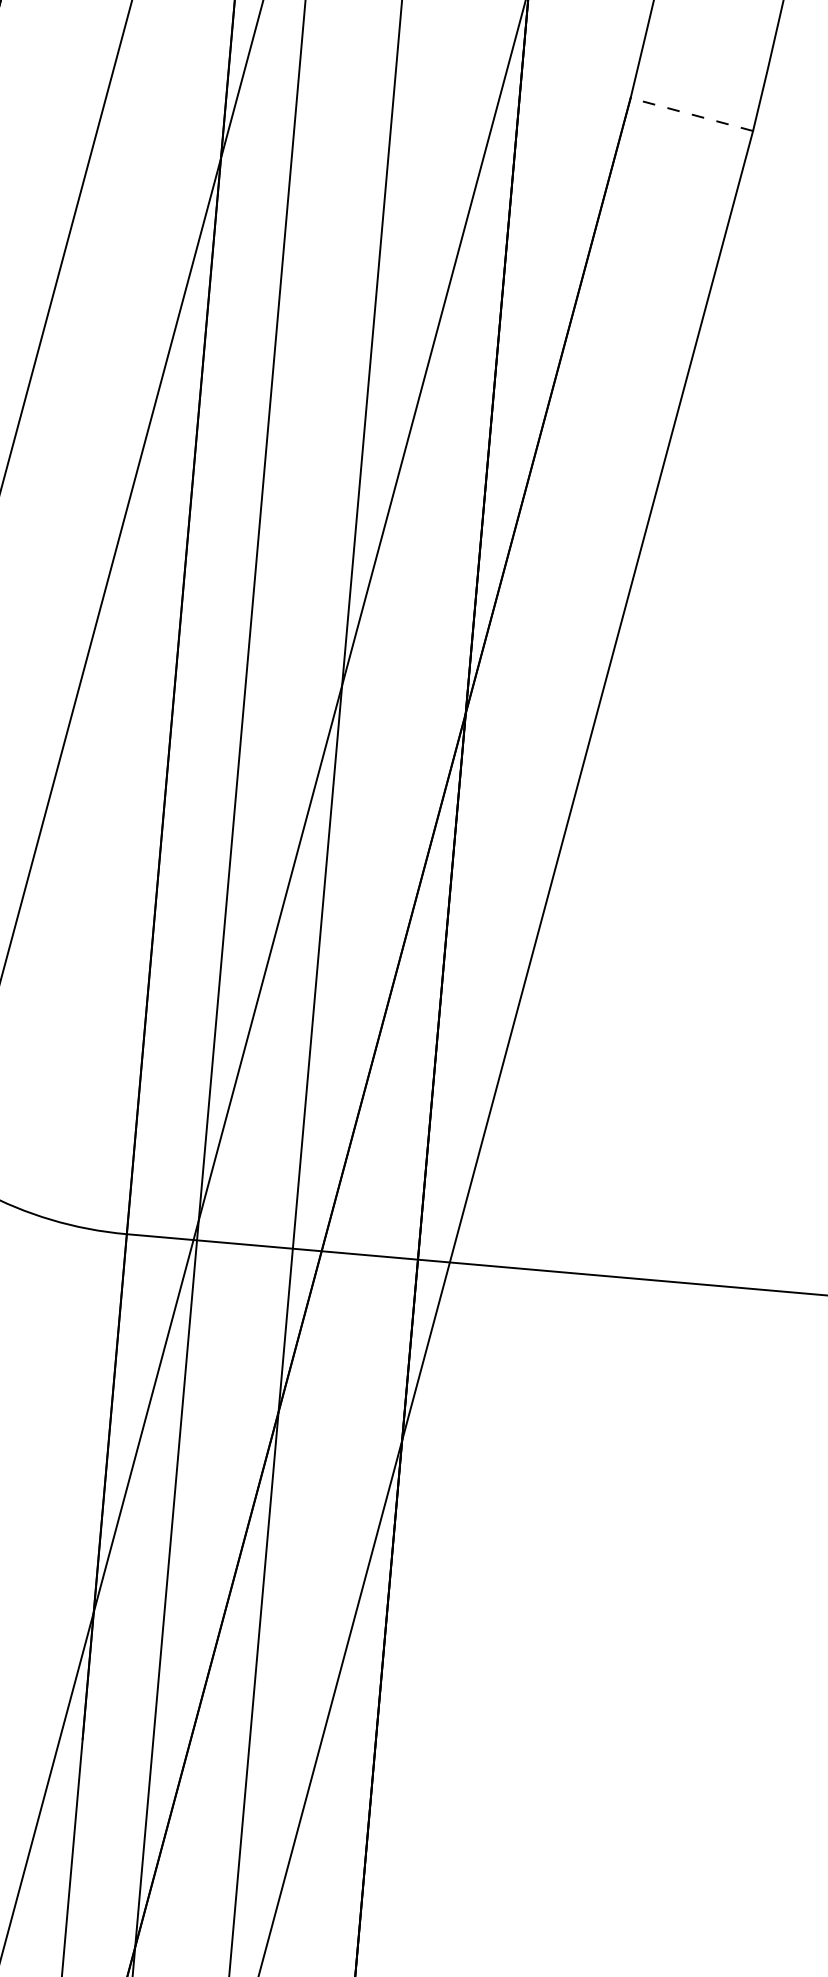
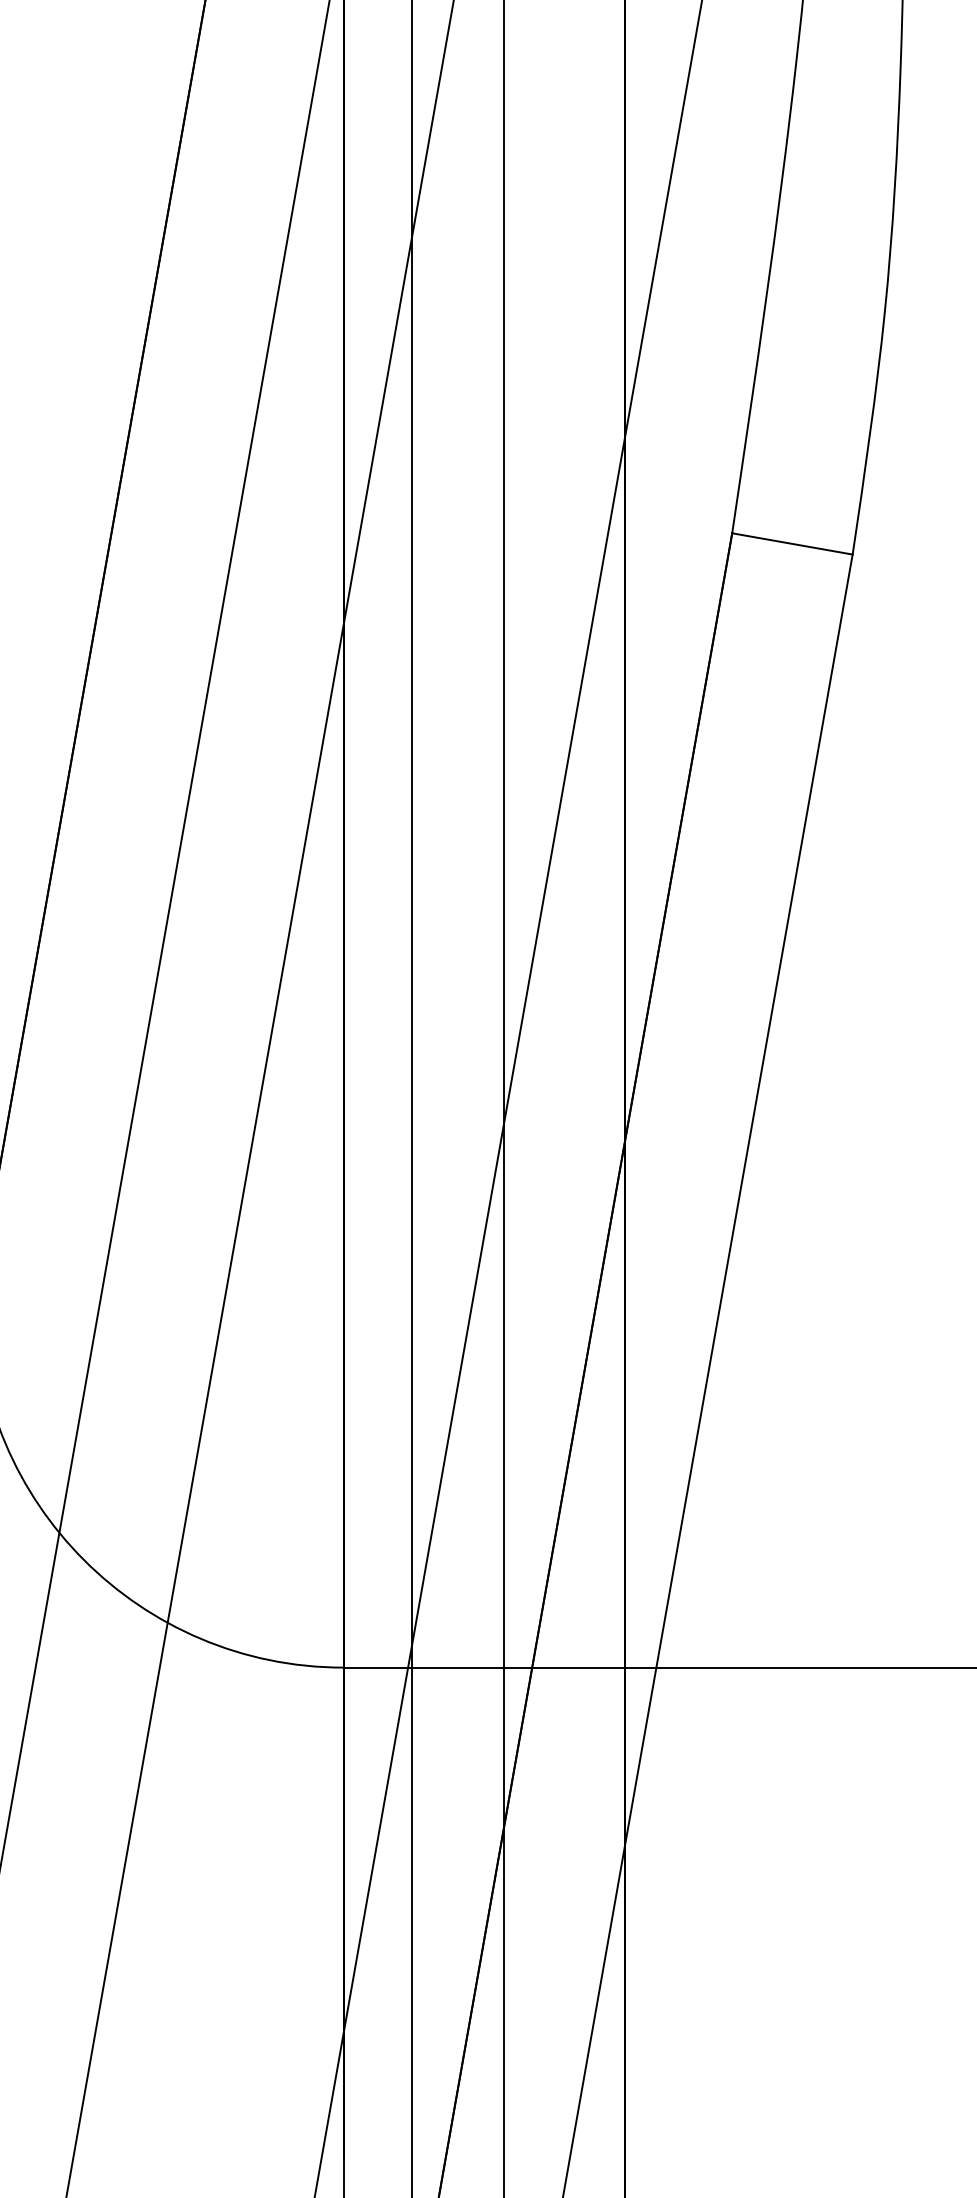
line: (690, 114) -> (791, 543), dashed -> solid

